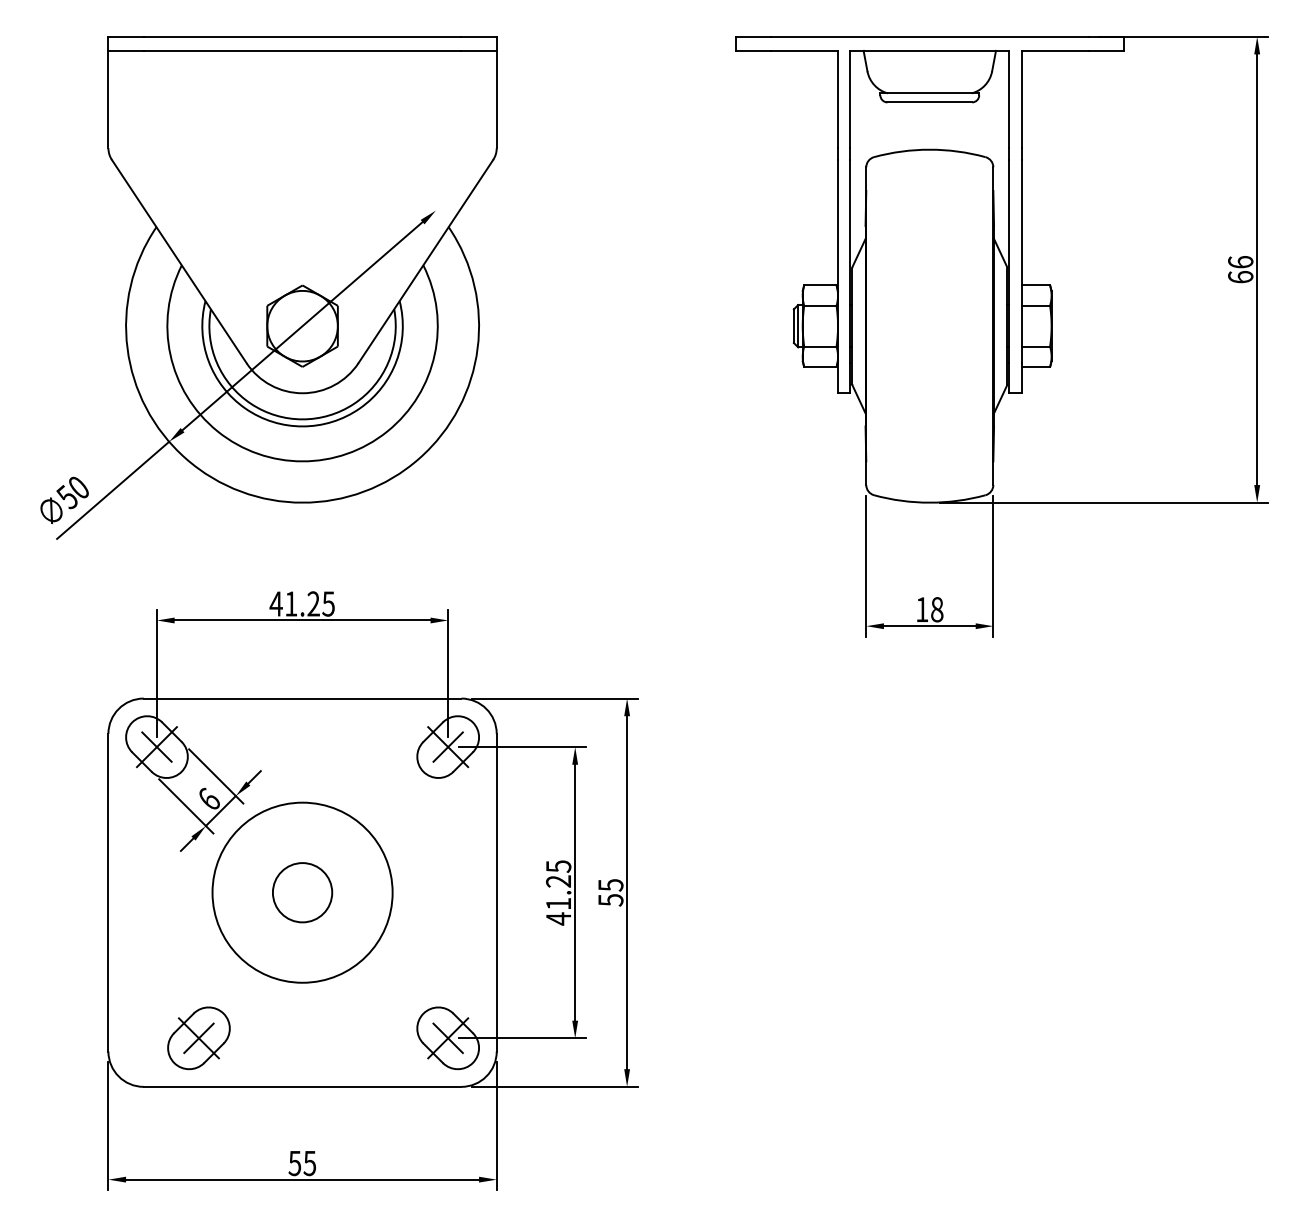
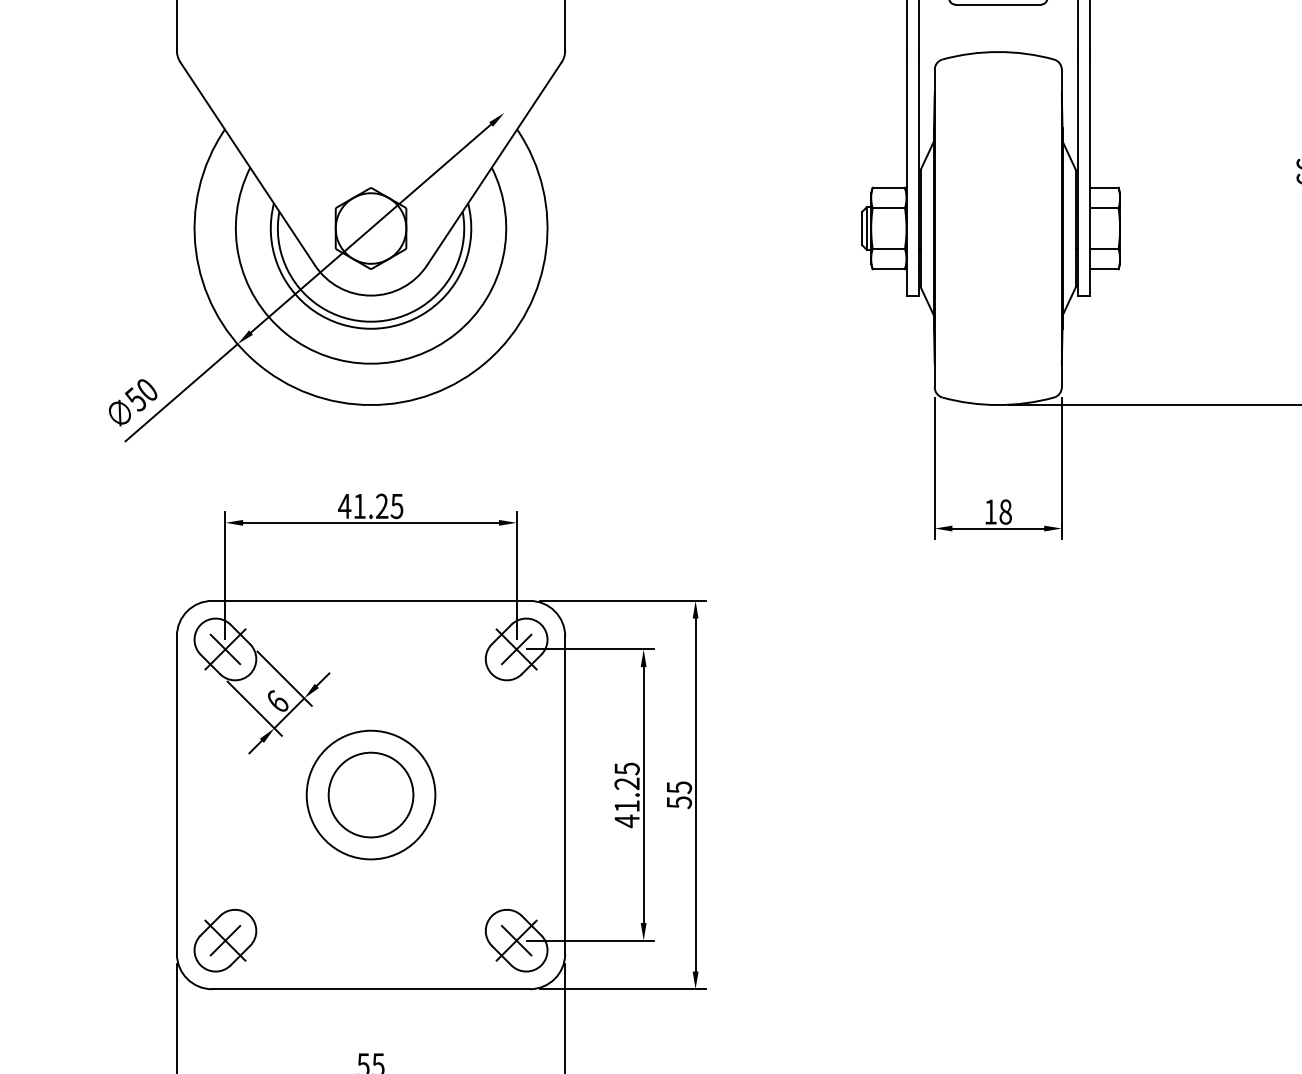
circle: (302, 892) -> (370, 794), size x0.71
circle: (302, 892) -> (370, 794), size x1.43
part: (198, 1037) -> (224, 939), moved

